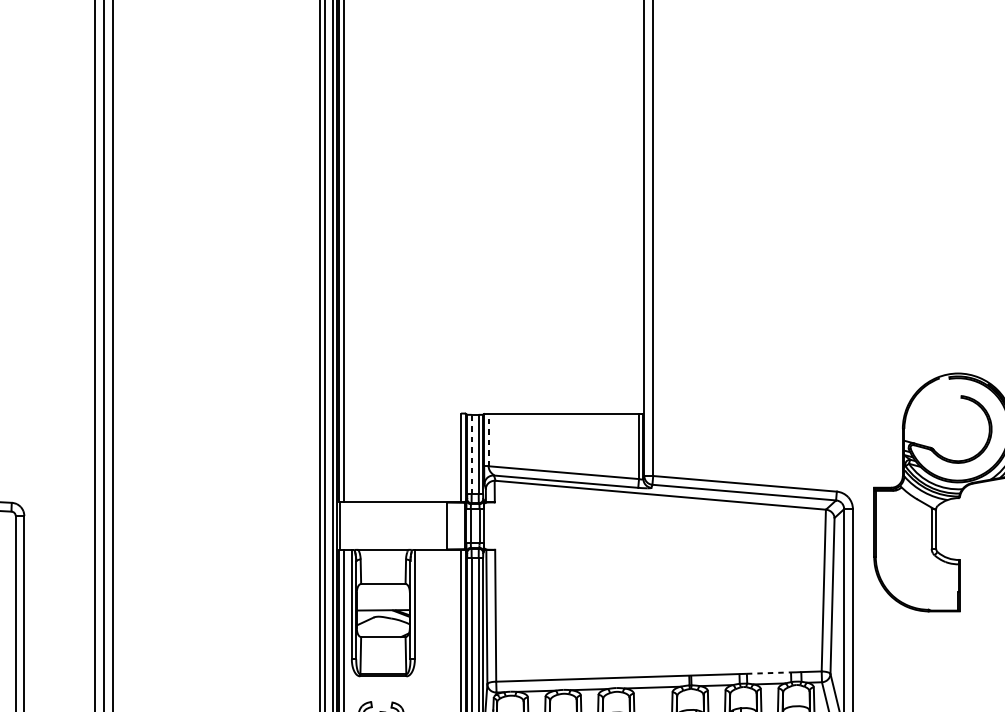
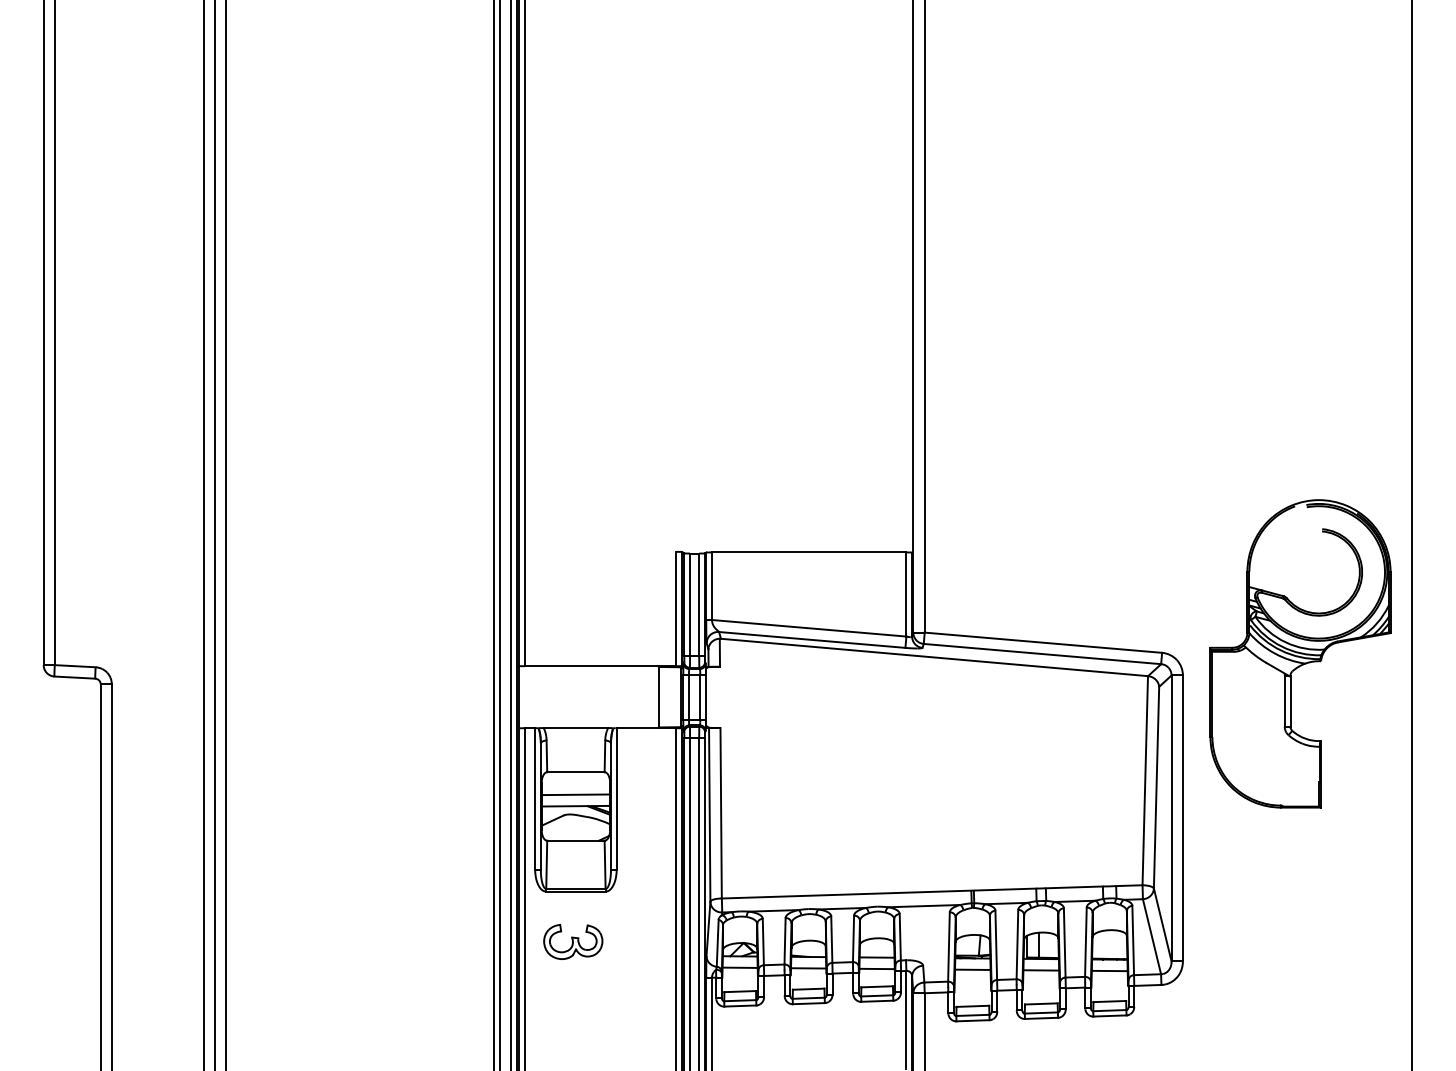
line: (488, 440) -> (711, 586), dashed -> solid
line: (471, 454) -> (690, 604), dashed -> solid
line: (383, 601) -> (575, 794), added
line: (769, 673) -> (1074, 887), dashed -> solid

